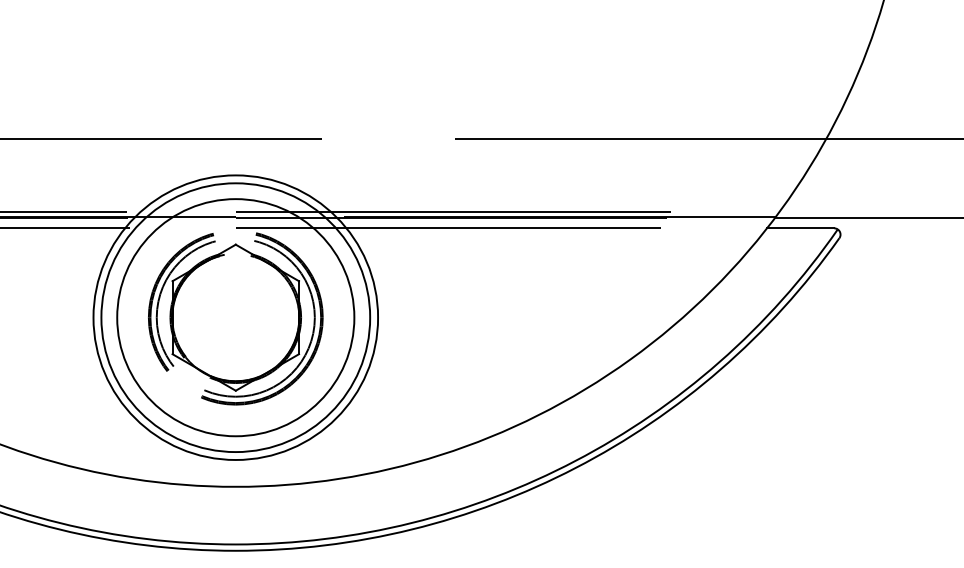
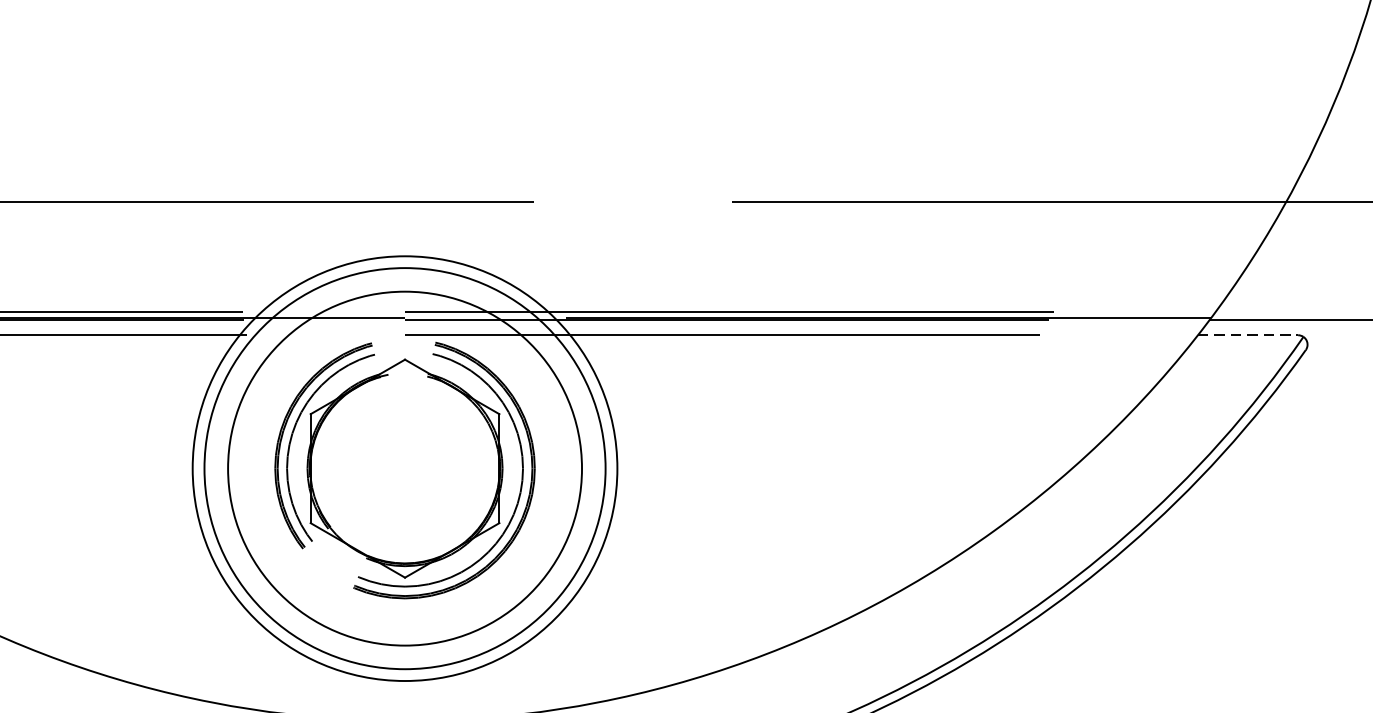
line: (800, 228) -> (1247, 335), solid -> dashed

